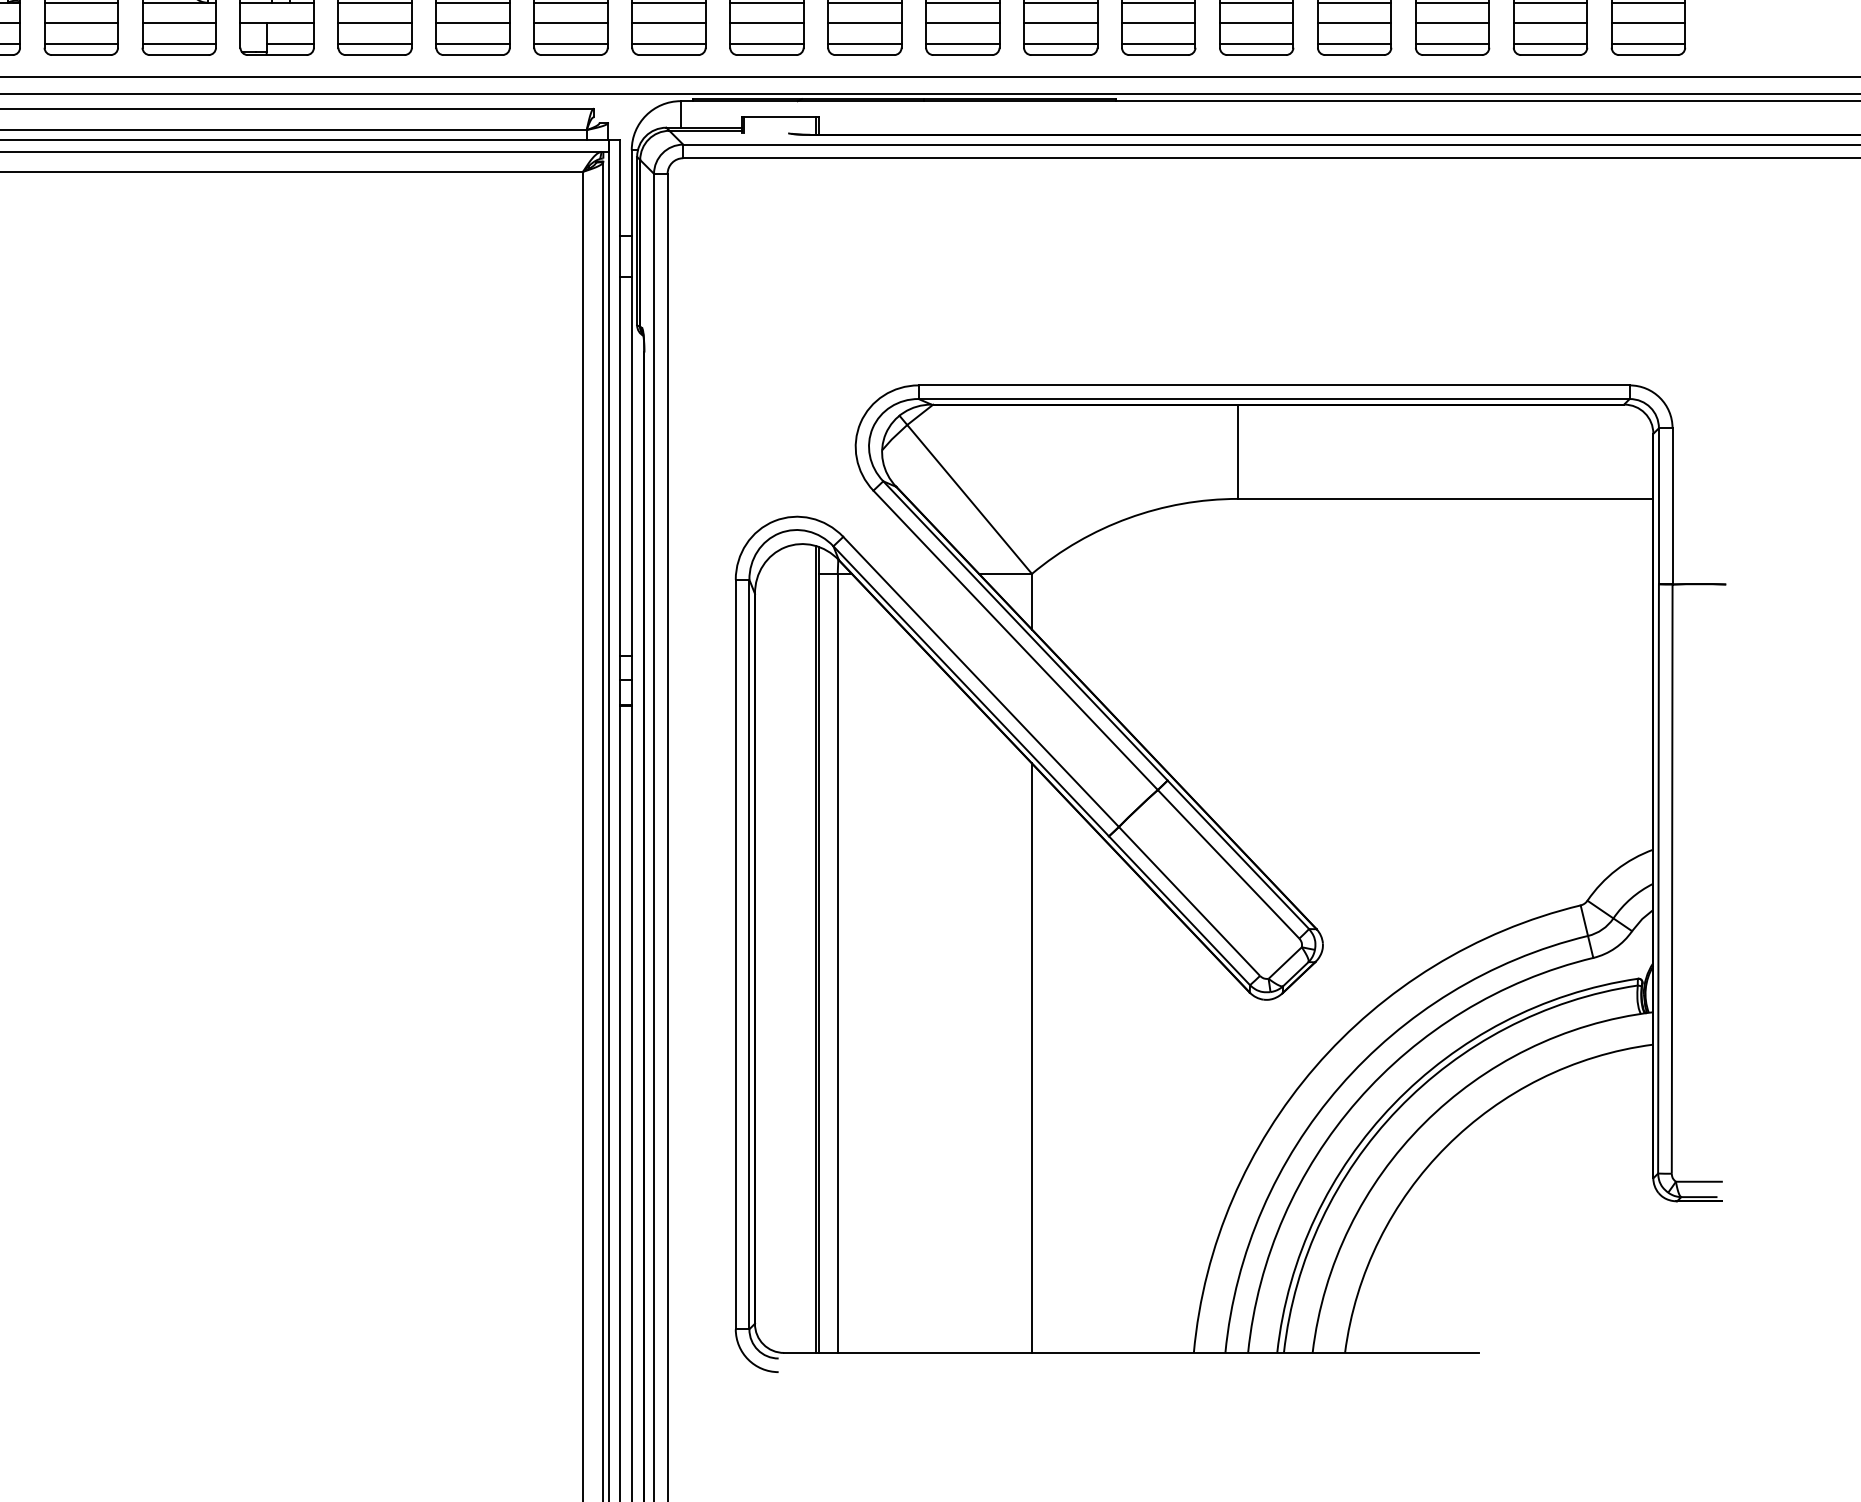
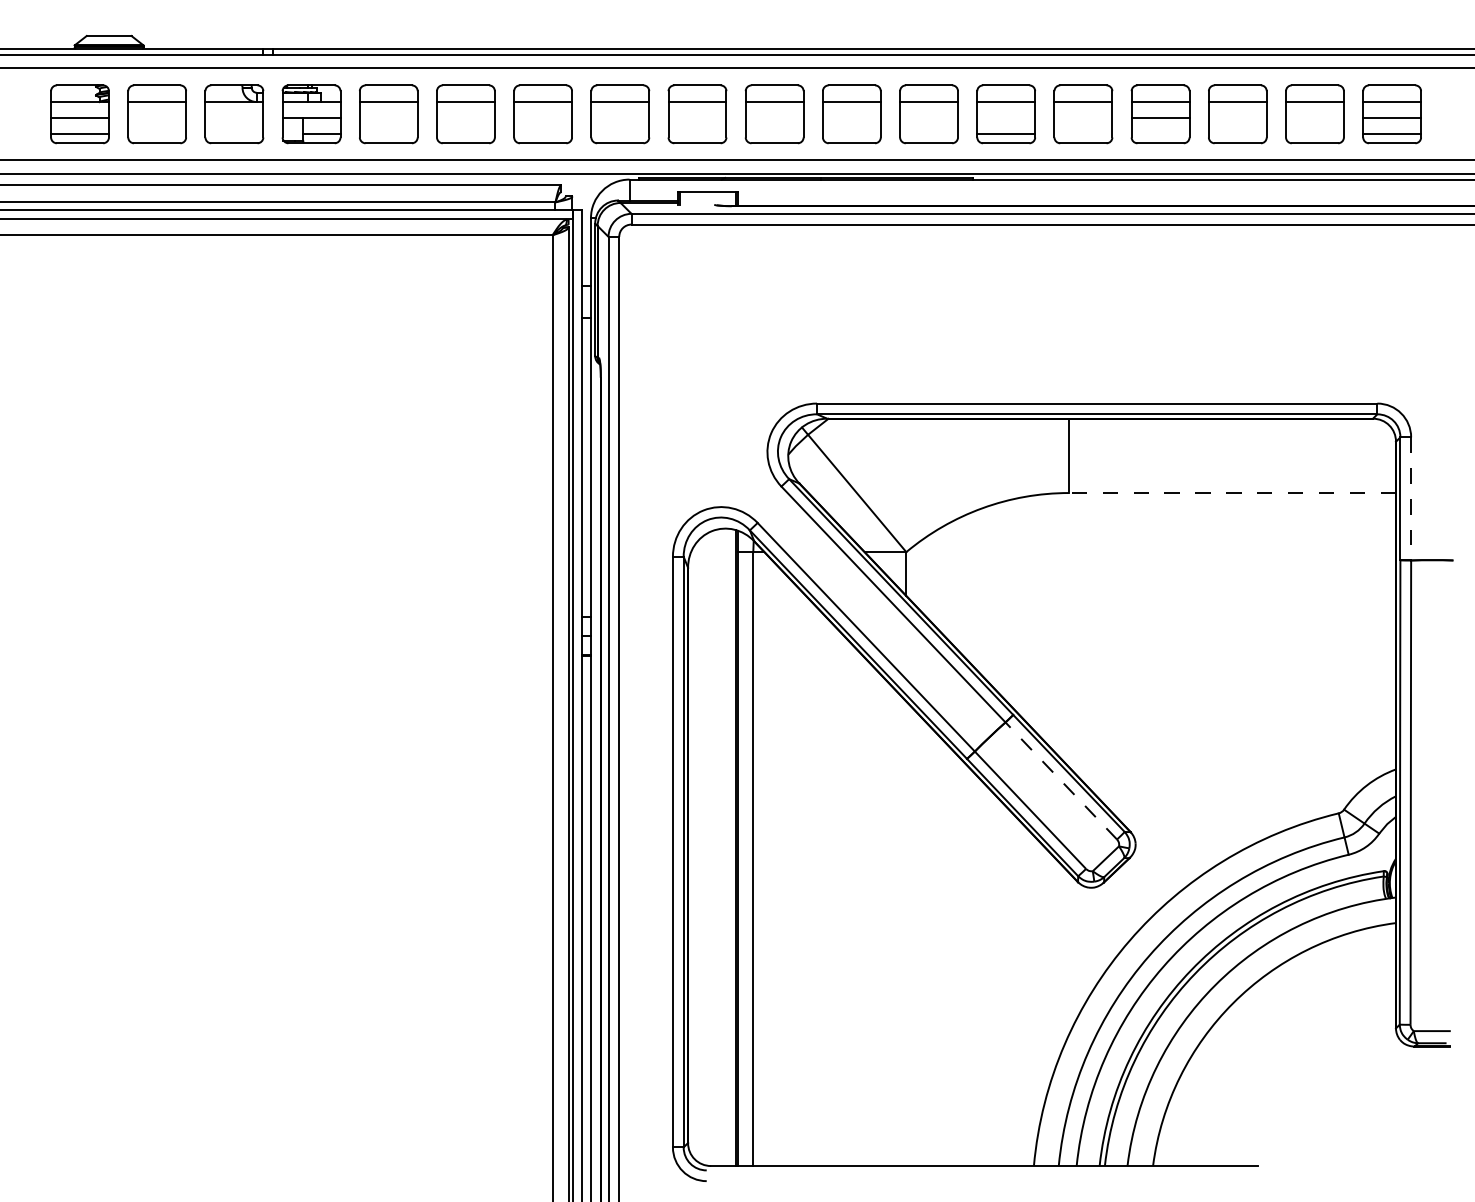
line: (81, 23) -> (157, 118), removed
line: (179, 23) -> (234, 118), removed
line: (374, 23) -> (388, 118), removed
line: (472, 23) -> (465, 118), removed
line: (571, 23) -> (543, 118), removed
line: (669, 23) -> (620, 118), removed
line: (766, 23) -> (697, 118), removed
line: (864, 23) -> (774, 118), removed
line: (962, 23) -> (851, 118), removed
line: (1060, 23) -> (928, 118), removed
line: (1159, 23) -> (1006, 118), removed
line: (1256, 23) -> (1083, 118), removed
line: (1452, 23) -> (1237, 118), removed
line: (1549, 23) -> (1314, 118), removed
line: (81, 43) -> (157, 134), removed
line: (179, 43) -> (234, 134), removed
line: (374, 43) -> (388, 134), removed
line: (472, 43) -> (465, 134), removed
line: (571, 43) -> (543, 134), removed
line: (669, 43) -> (620, 134), removed
line: (766, 43) -> (697, 134), removed
line: (864, 43) -> (774, 134), removed
line: (962, 43) -> (851, 134), removed
line: (1060, 43) -> (928, 134), removed
line: (1256, 43) -> (1083, 134), removed
line: (1354, 43) -> (1160, 134), removed
line: (1452, 43) -> (1237, 134), removed
line: (1549, 43) -> (1314, 134), removed
line: (1445, 499) -> (1232, 493), solid -> dashed
line: (1673, 505) -> (1411, 498), solid -> dashed
line: (1228, 863) -> (1061, 780), solid -> dashed
line: (1032, 1057) -> (906, 933), removed

